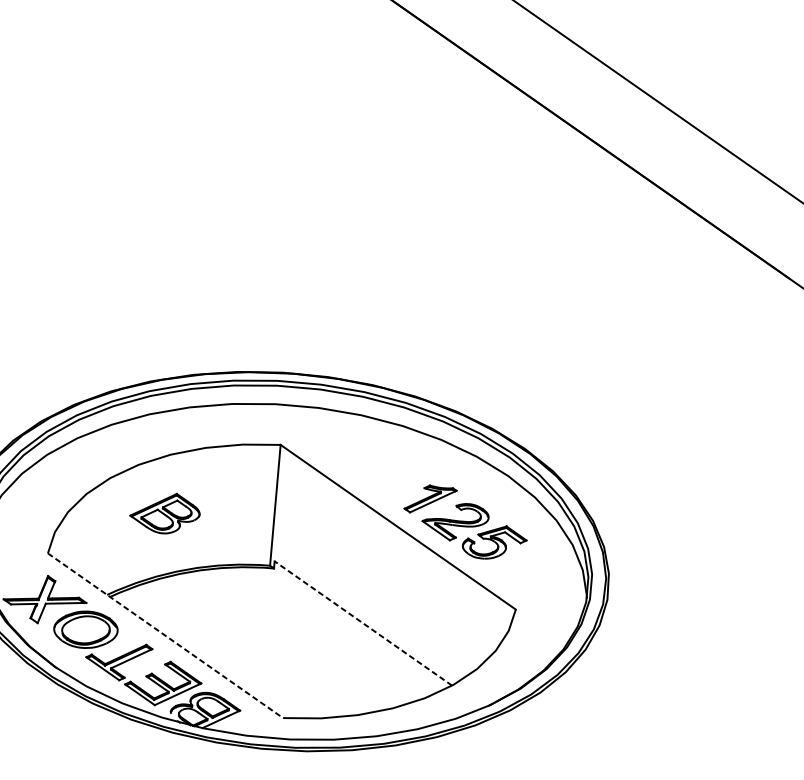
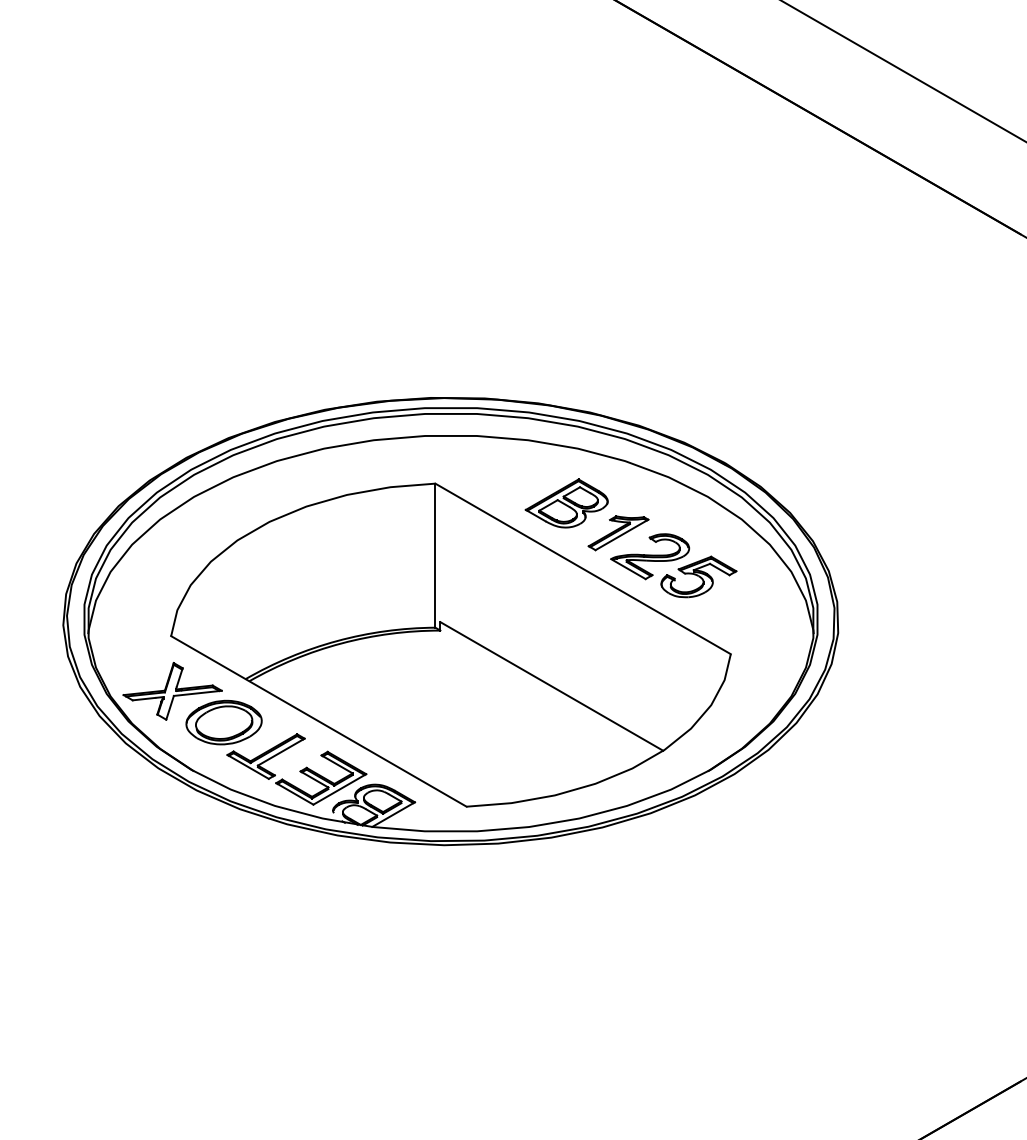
part: (164, 513) -> (566, 503), moved
line: (363, 623) -> (551, 686), dashed -> solid
line: (165, 635) -> (318, 721), dashed -> solid

